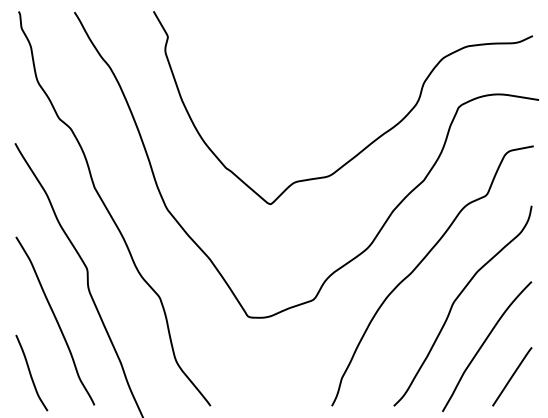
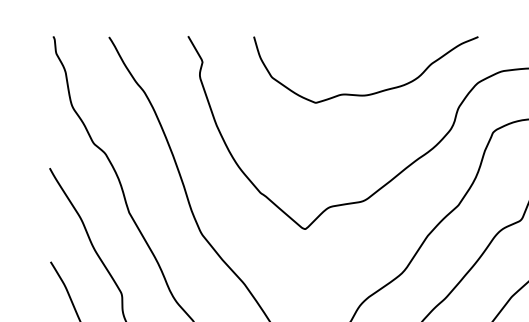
curve: (335, 68) -> (370, 93), added

